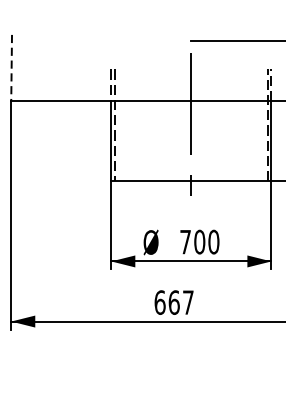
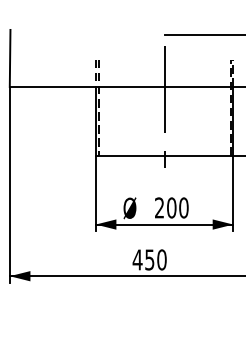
line: (12, 68) -> (10, 58), dashed -> solid
text: (185, 241) -> (159, 207), 700 -> 200
text: (173, 302) -> (149, 259), 667 -> 450

